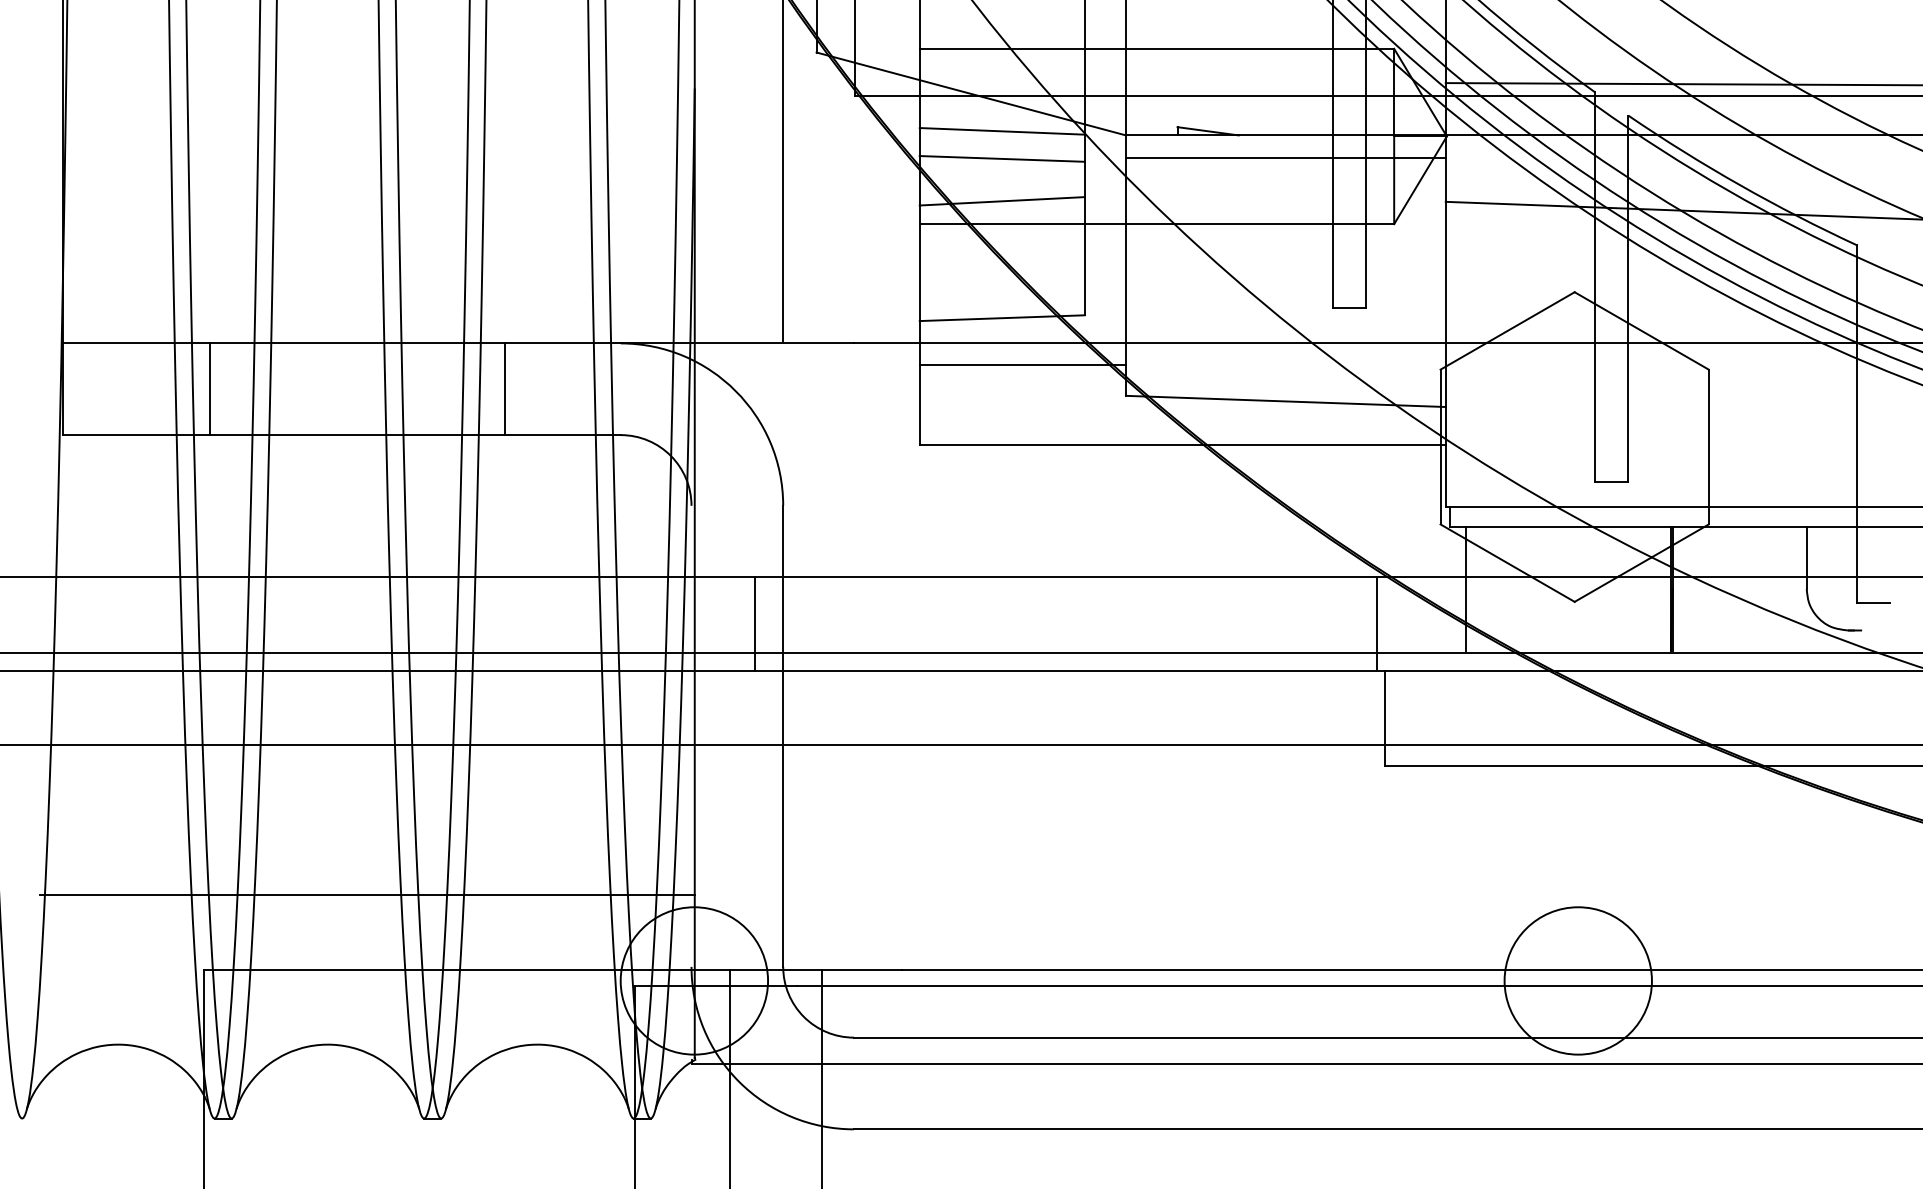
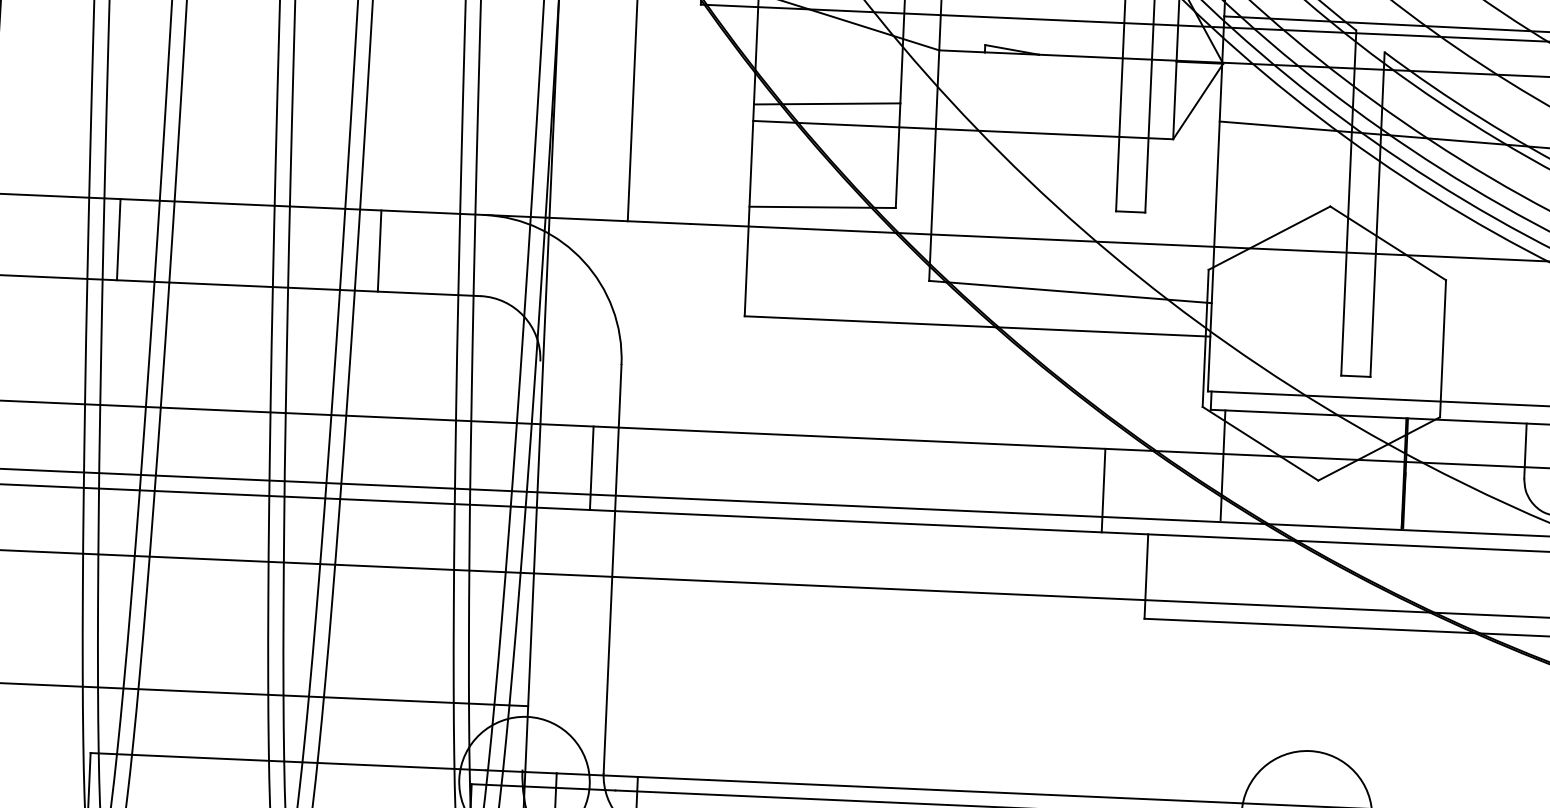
line: (1001, 131) -> (829, 42), removed
line: (1285, 157) -> (1079, 76), removed
line: (1001, 158) -> (828, 65), removed
line: (1022, 365) -> (838, 250), removed
line: (1376, 623) -> (1103, 490), moved

